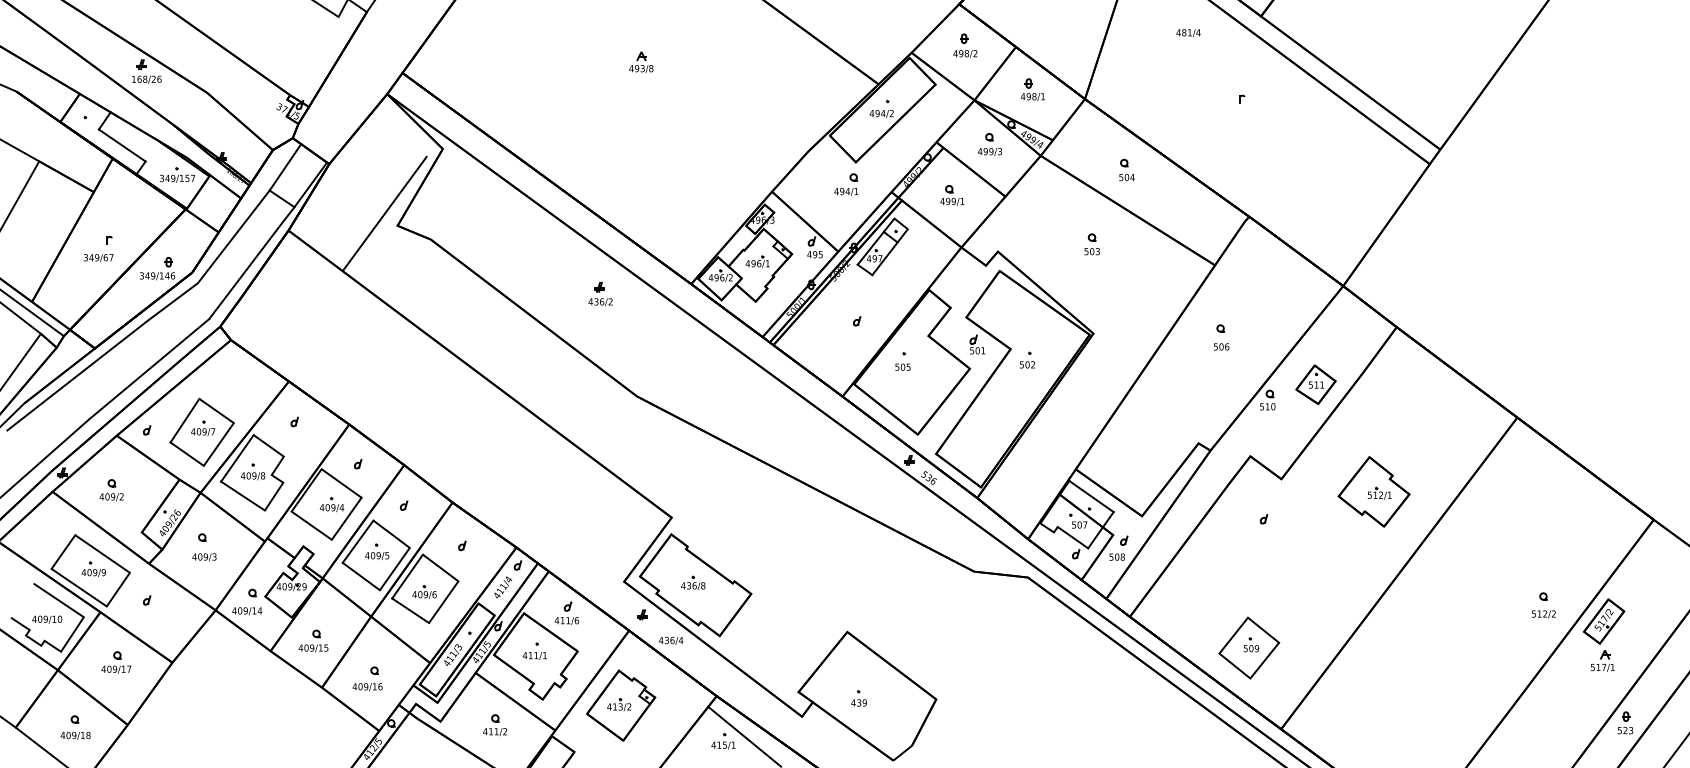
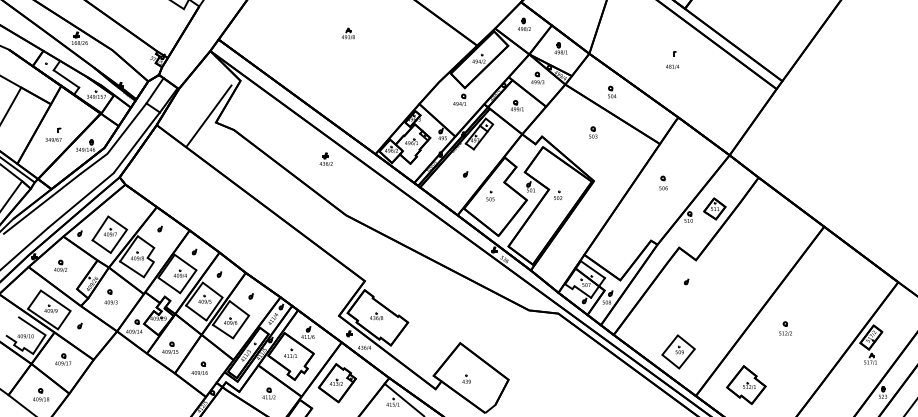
text: (1188, 32) -> (672, 66), moved
part: (1374, 490) -> (746, 384), moved
part: (1543, 604) -> (785, 328), moved

